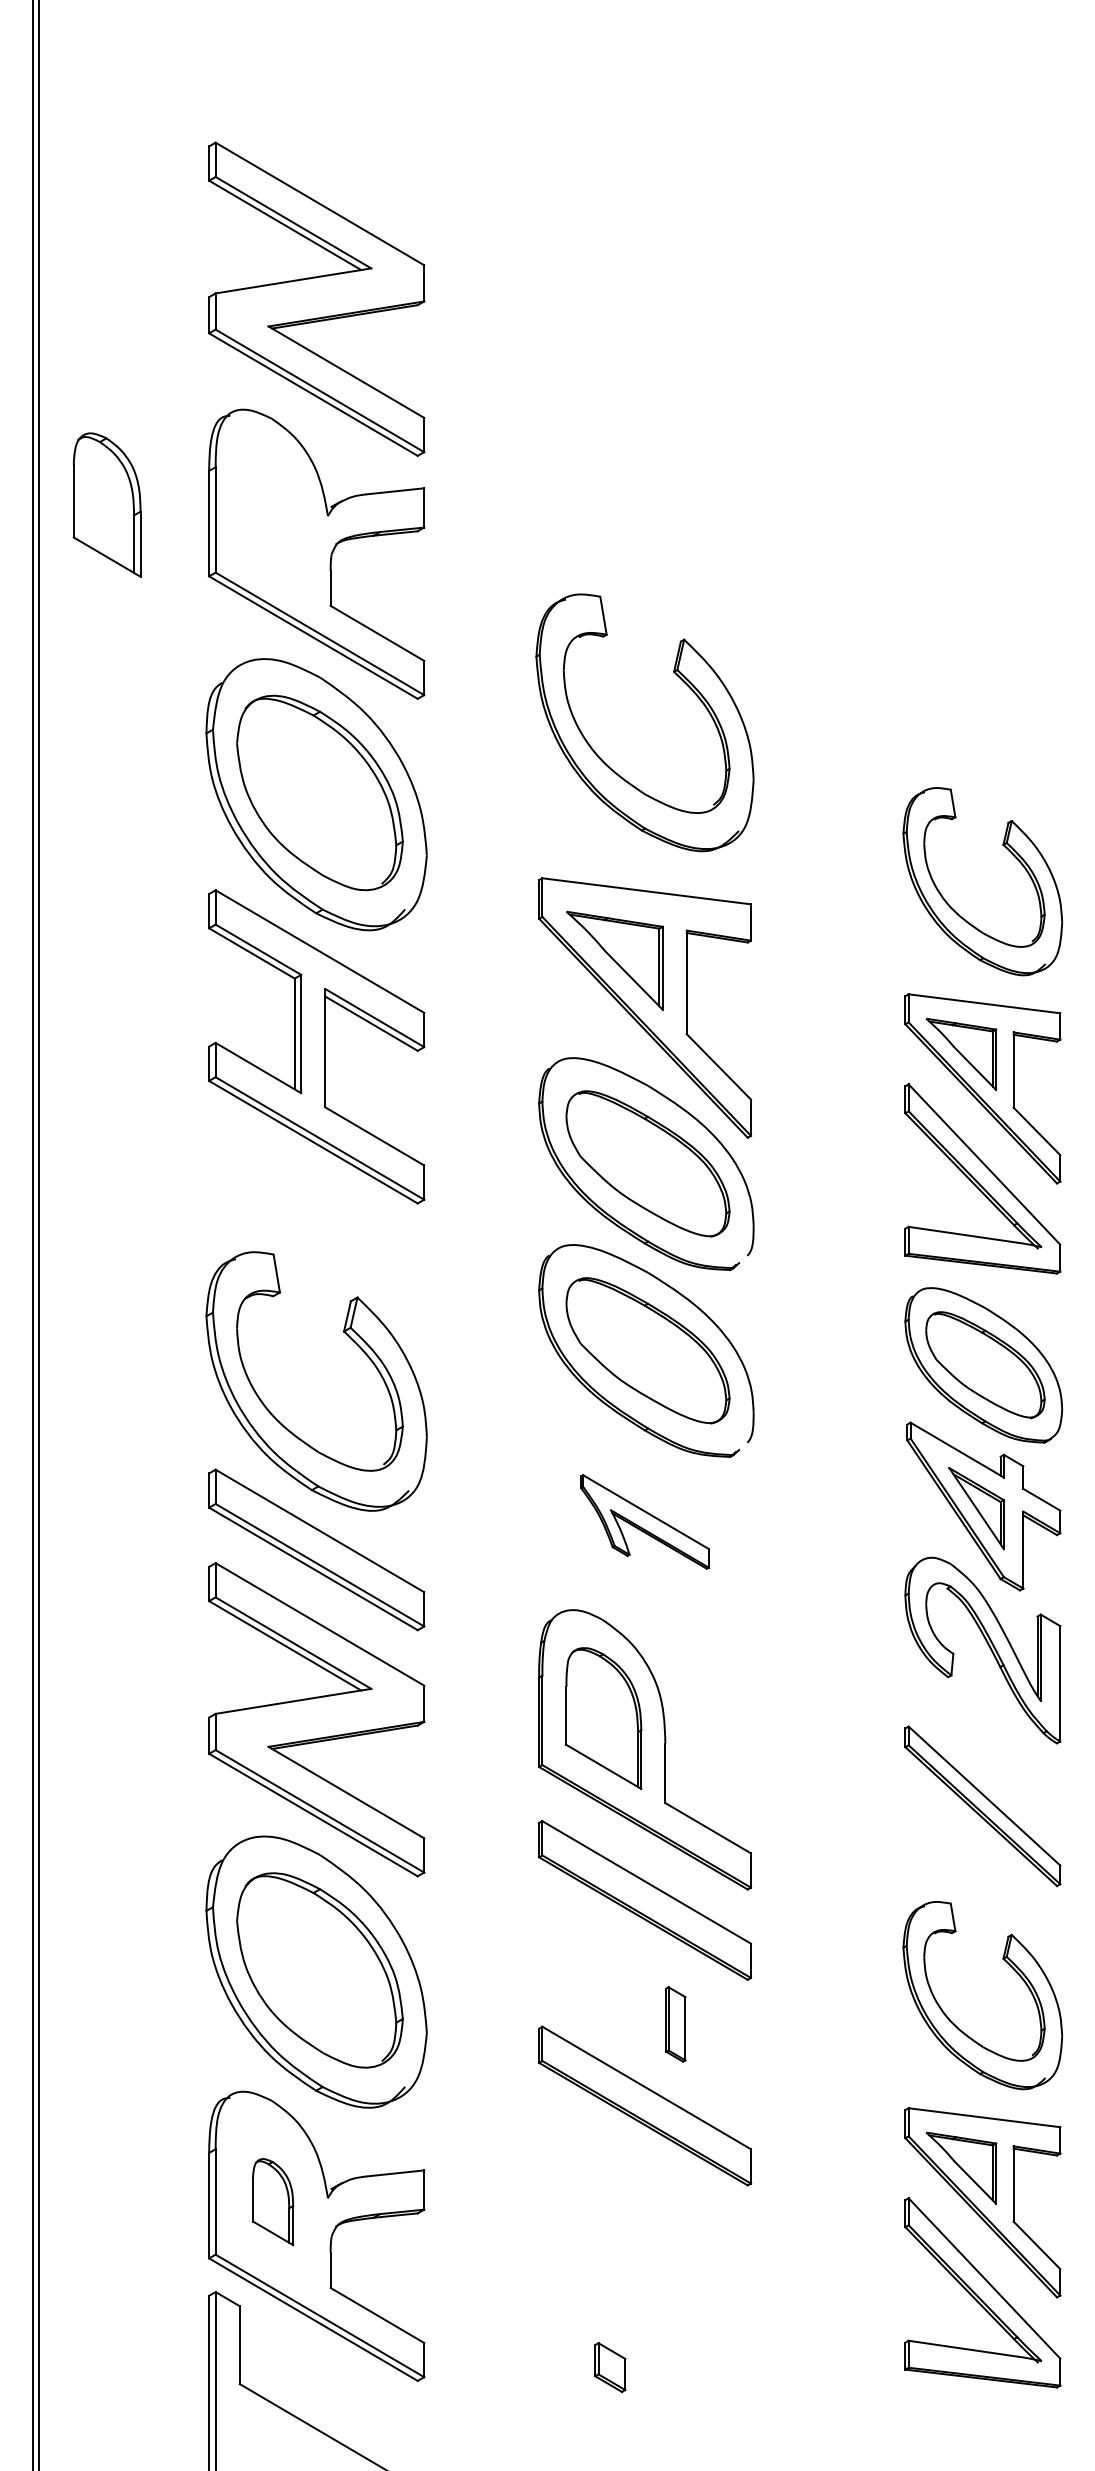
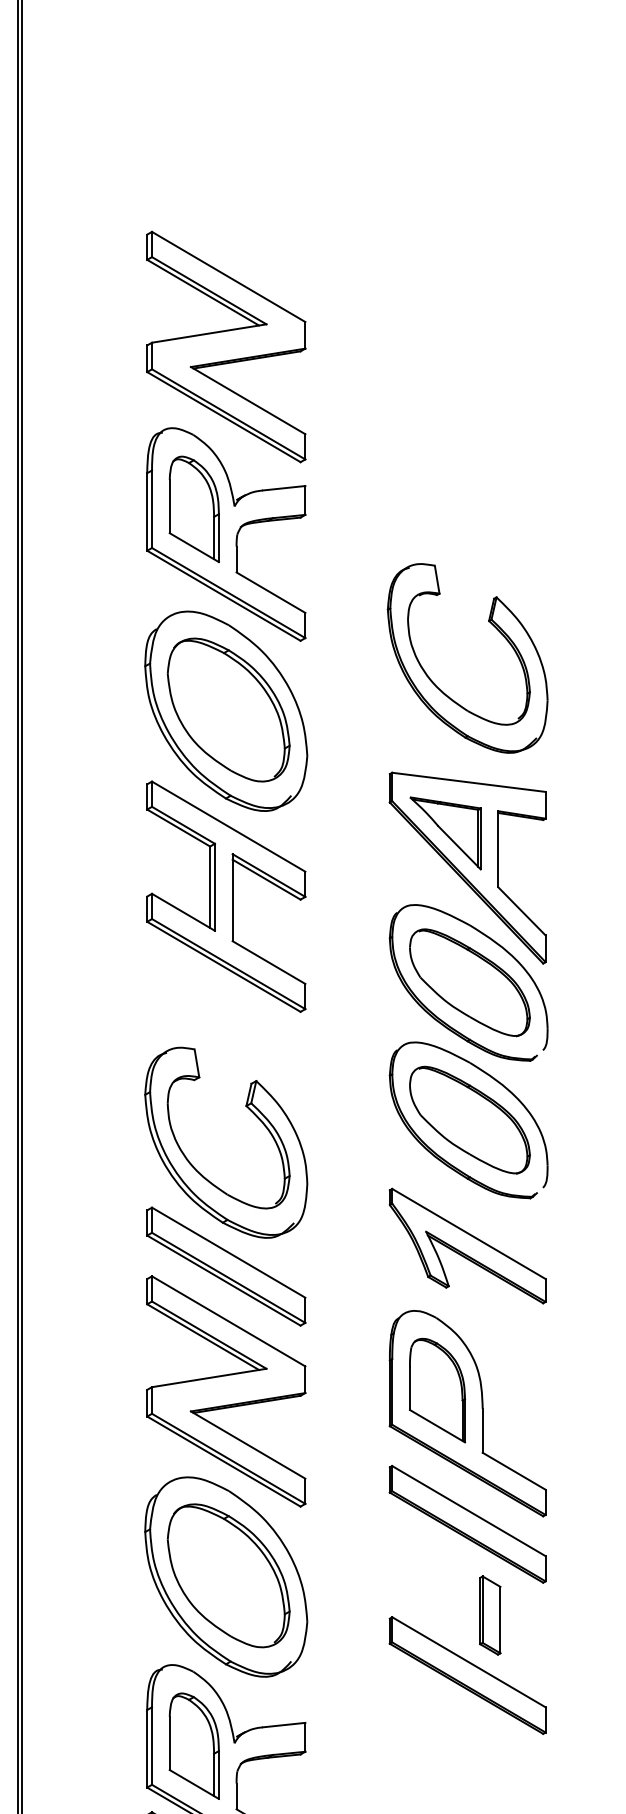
part: (106, 504) -> (193, 508), moved
part: (644, 1521) -> (467, 1245), size x1.67
part: (675, 2024) -> (490, 1615), size x1.43
part: (272, 2201) -> (193, 1745), size x1.67

